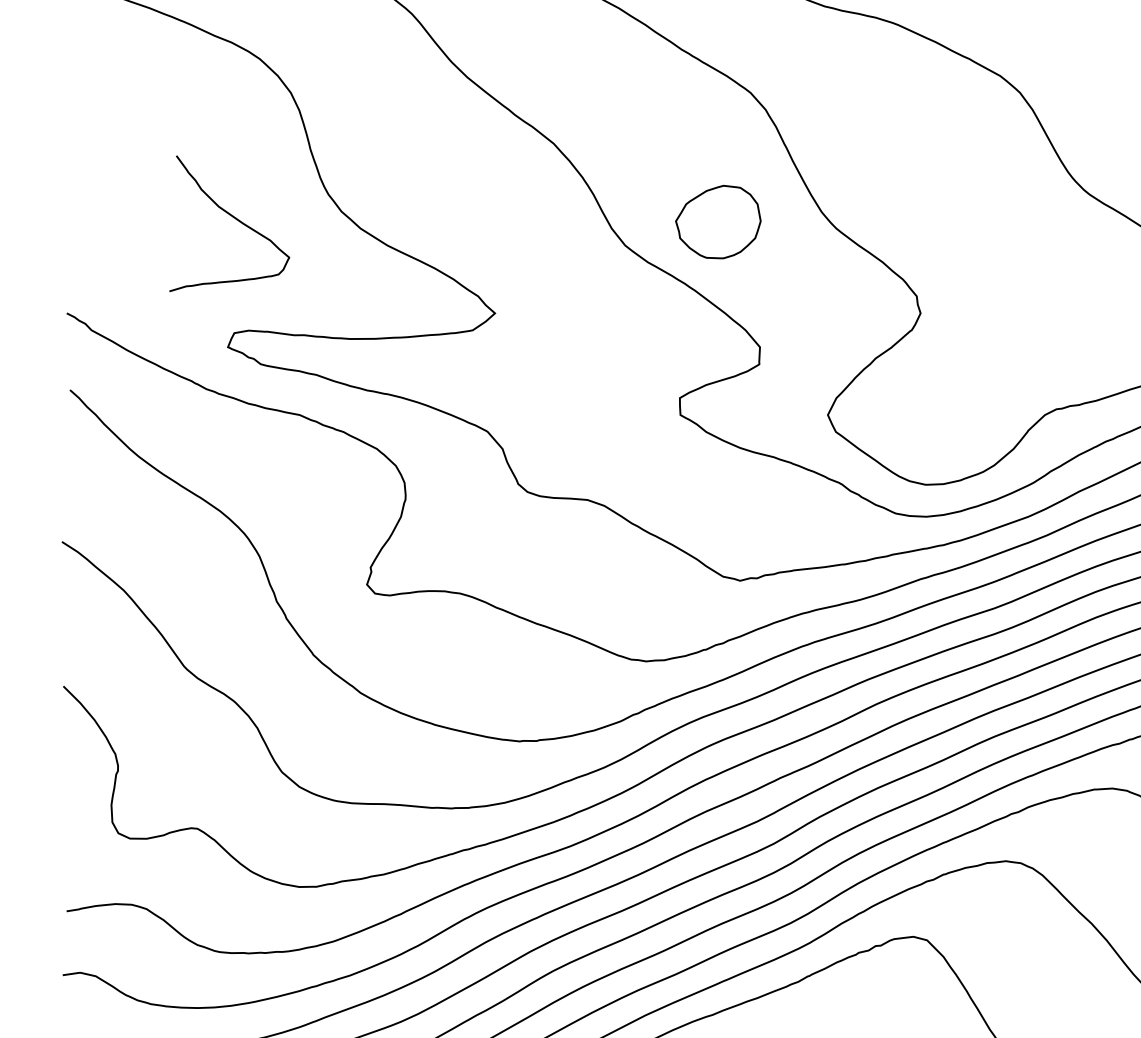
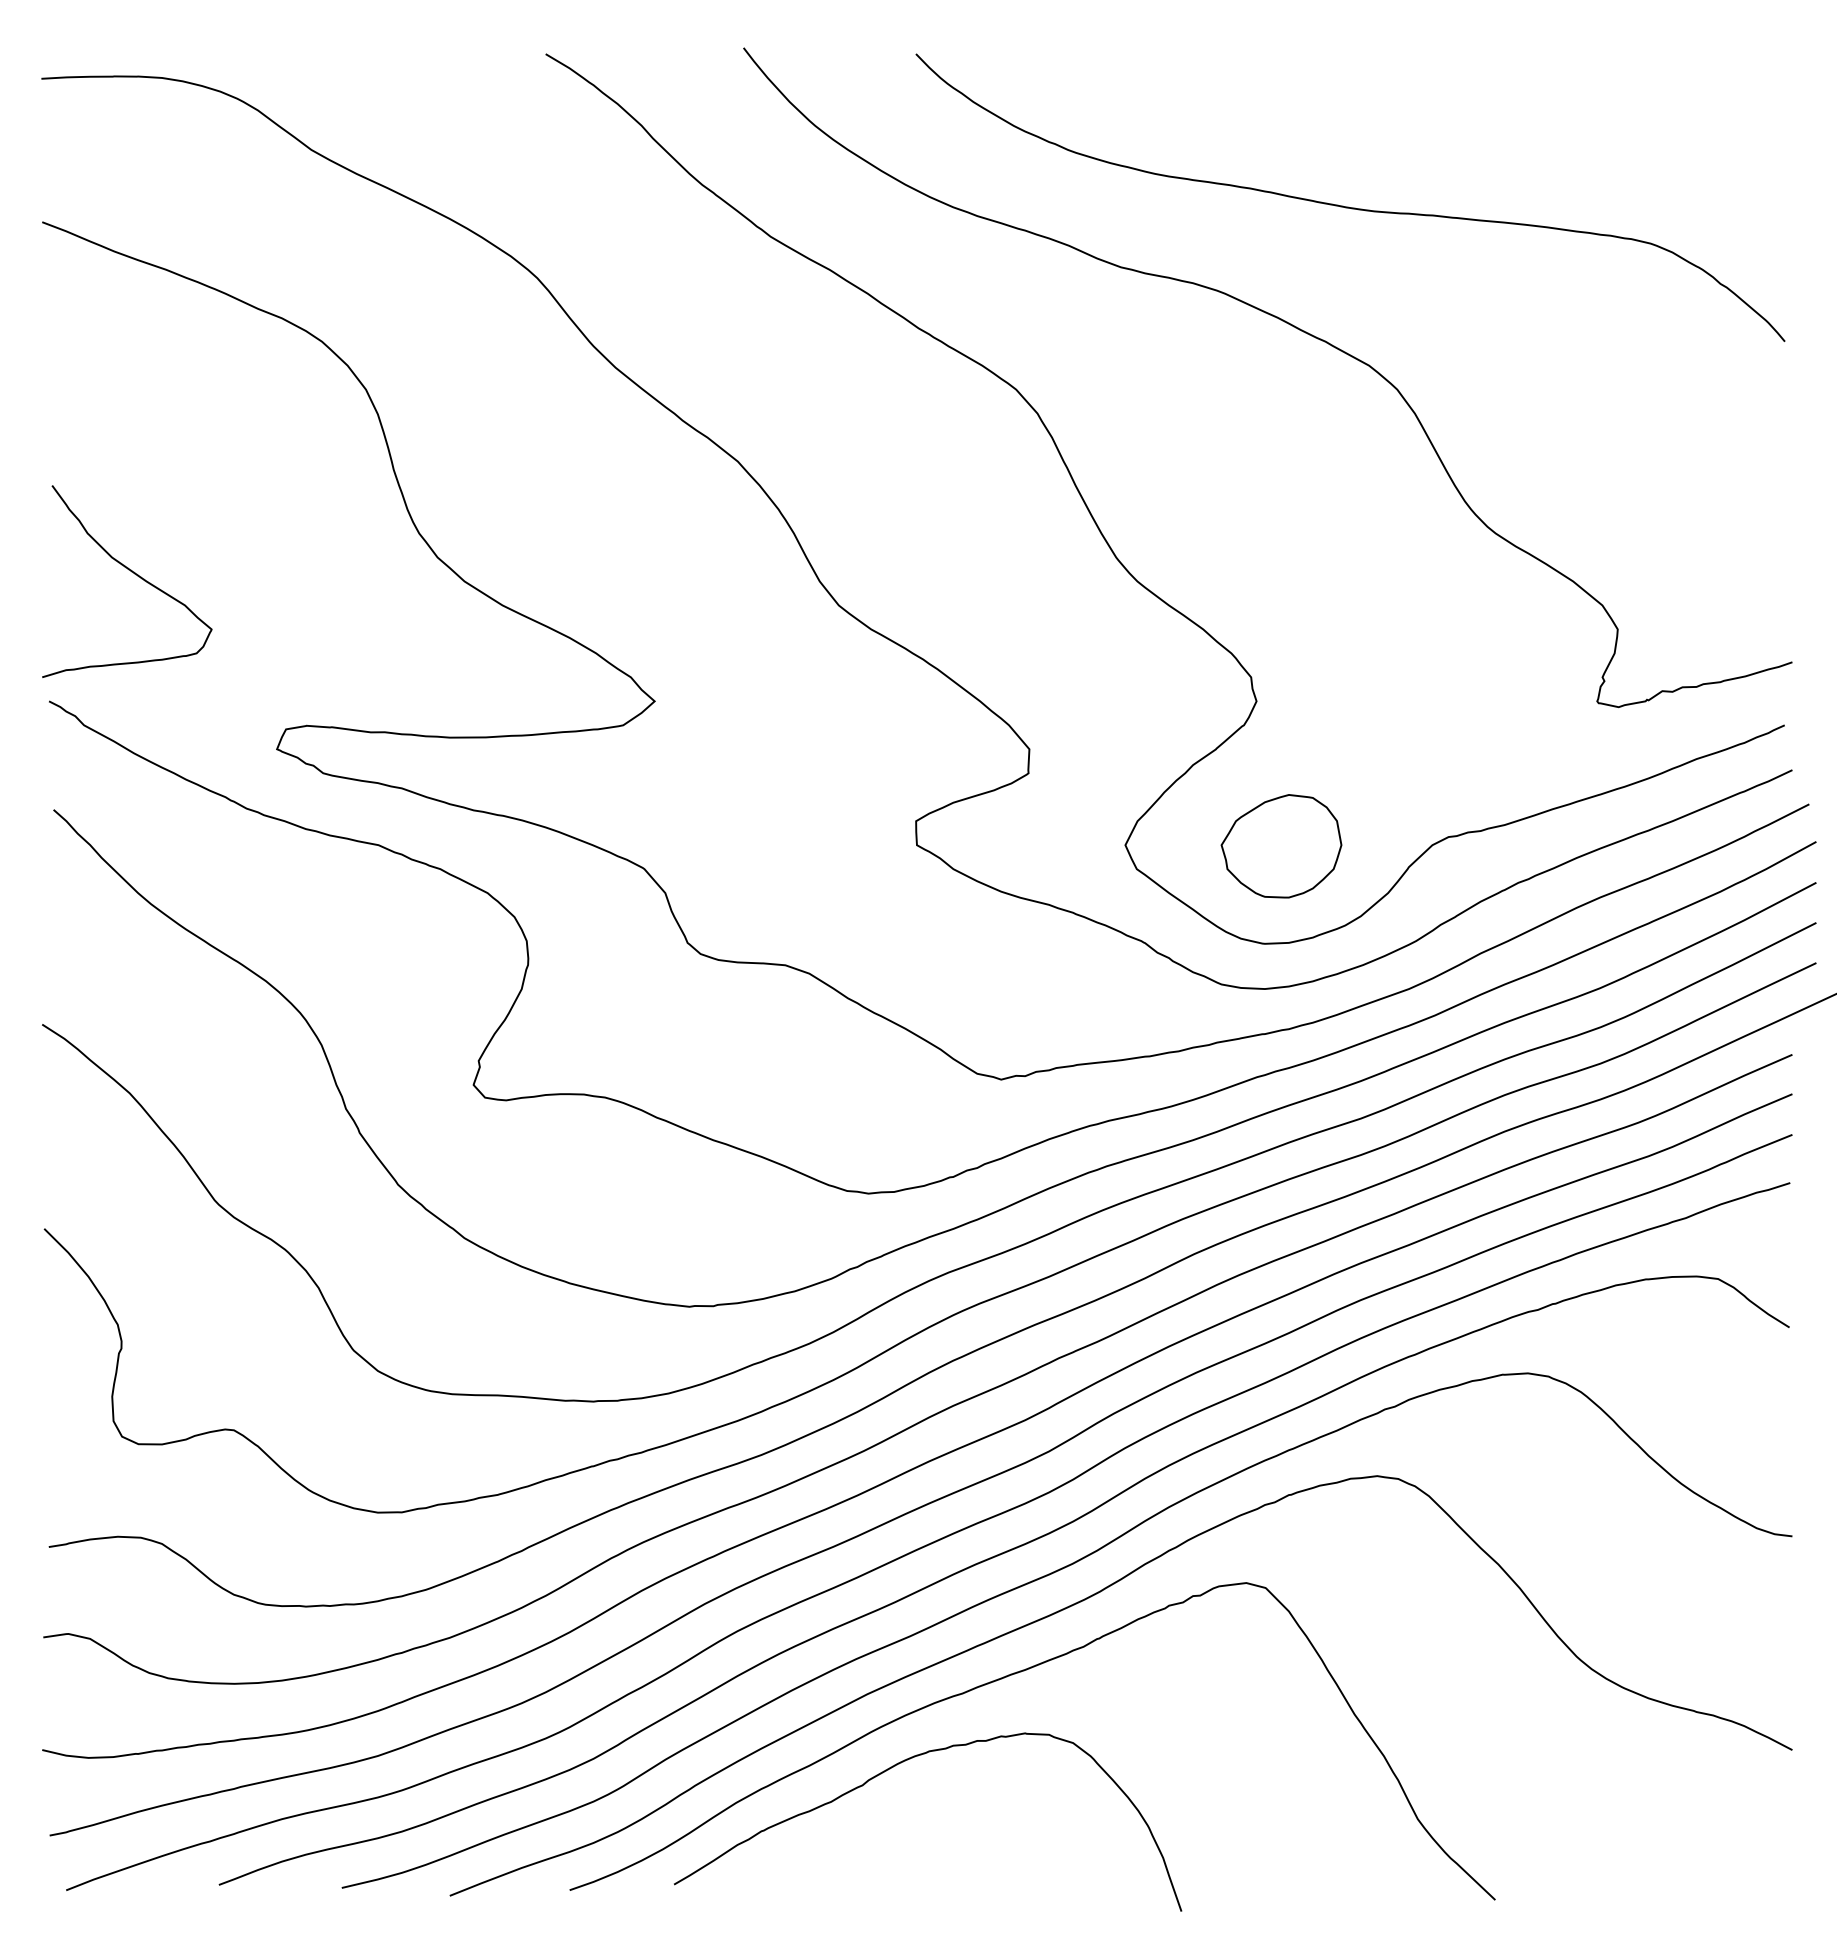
curve: (232, 217) -> (131, 572), moved
part: (718, 222) -> (1281, 846), moved

